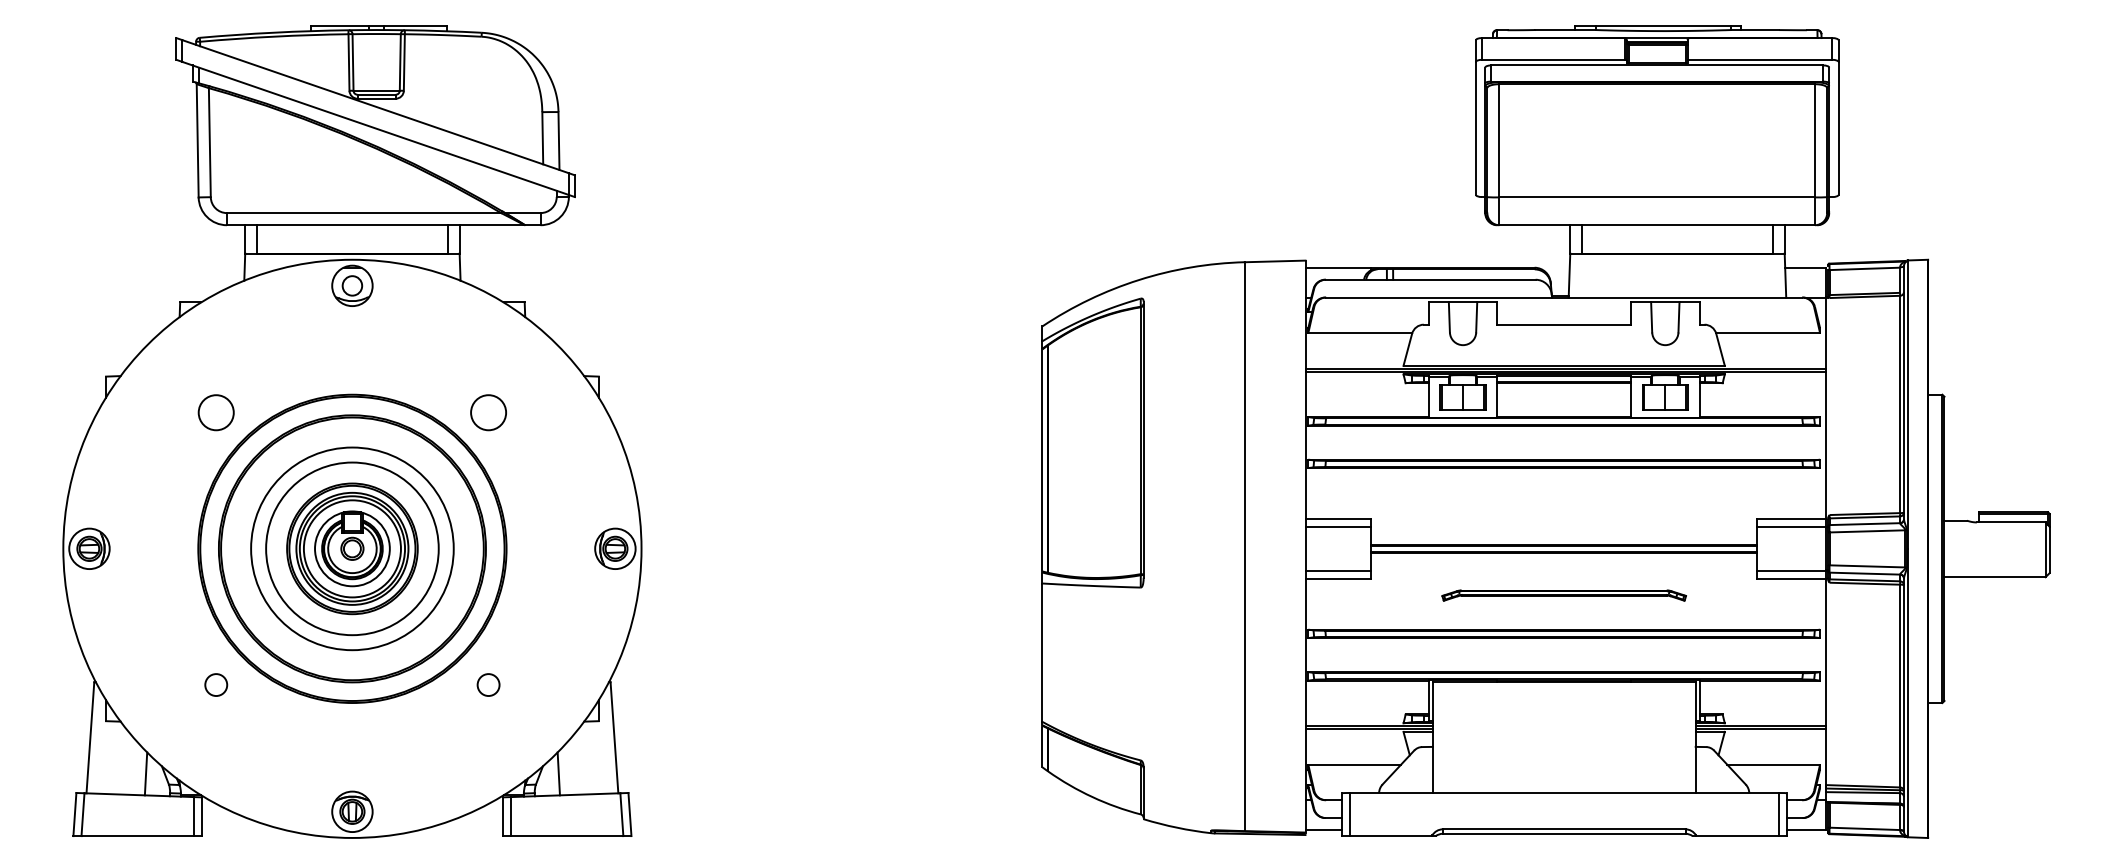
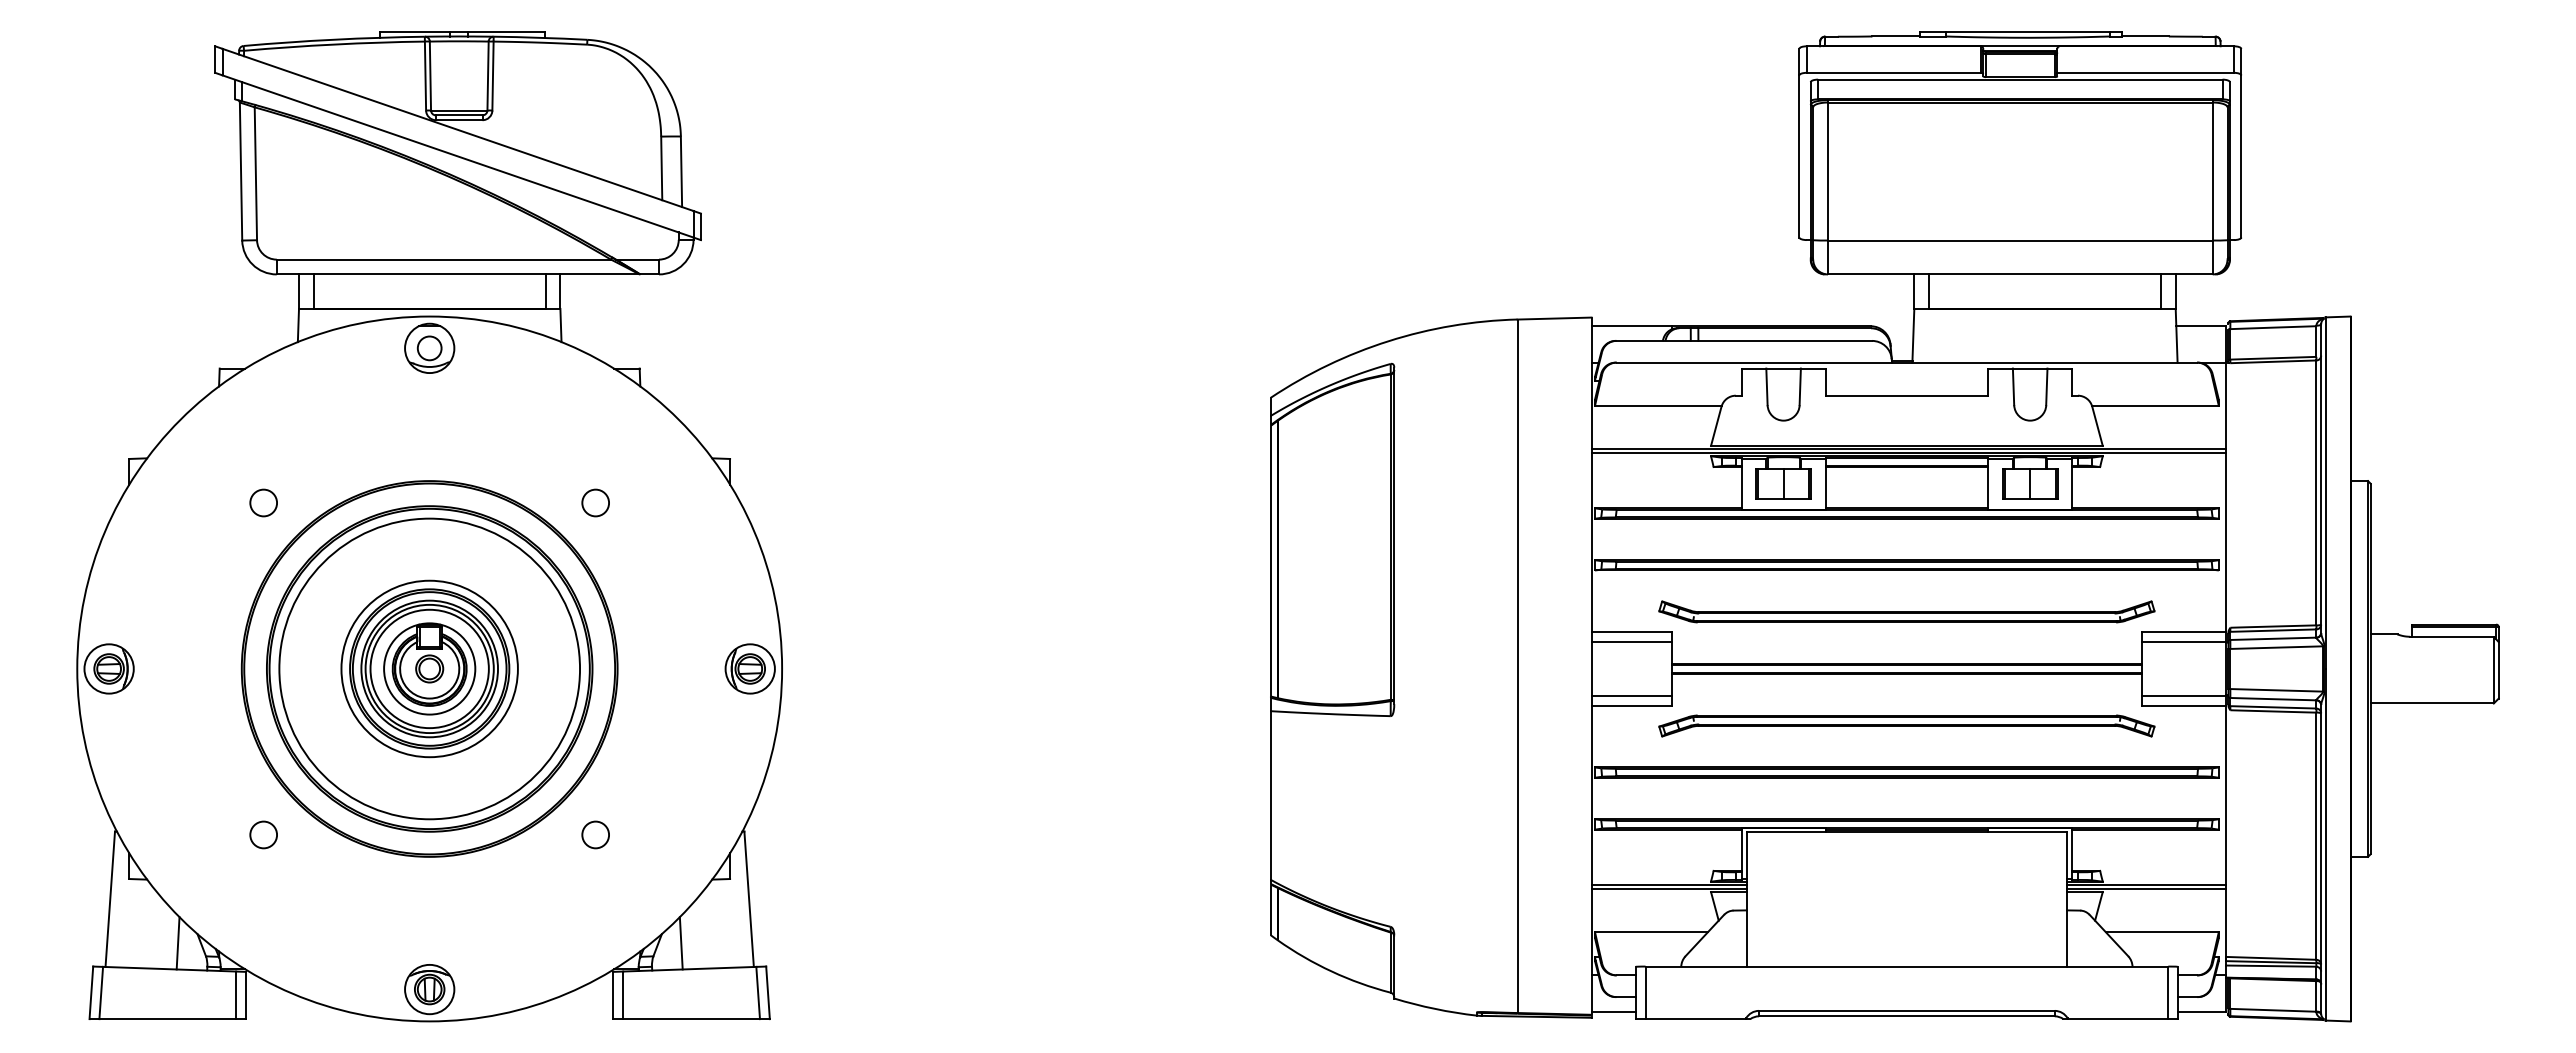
circle: (216, 412) -> (263, 502), size x0.62
circle: (488, 412) -> (595, 502), size x0.62
part: (1563, 501) -> (1906, 611), added
circle: (352, 548) -> (429, 668), size x0.71
circle: (352, 548) -> (429, 668), size x1.43
part: (1563, 595) -> (1906, 725), size x1.67

